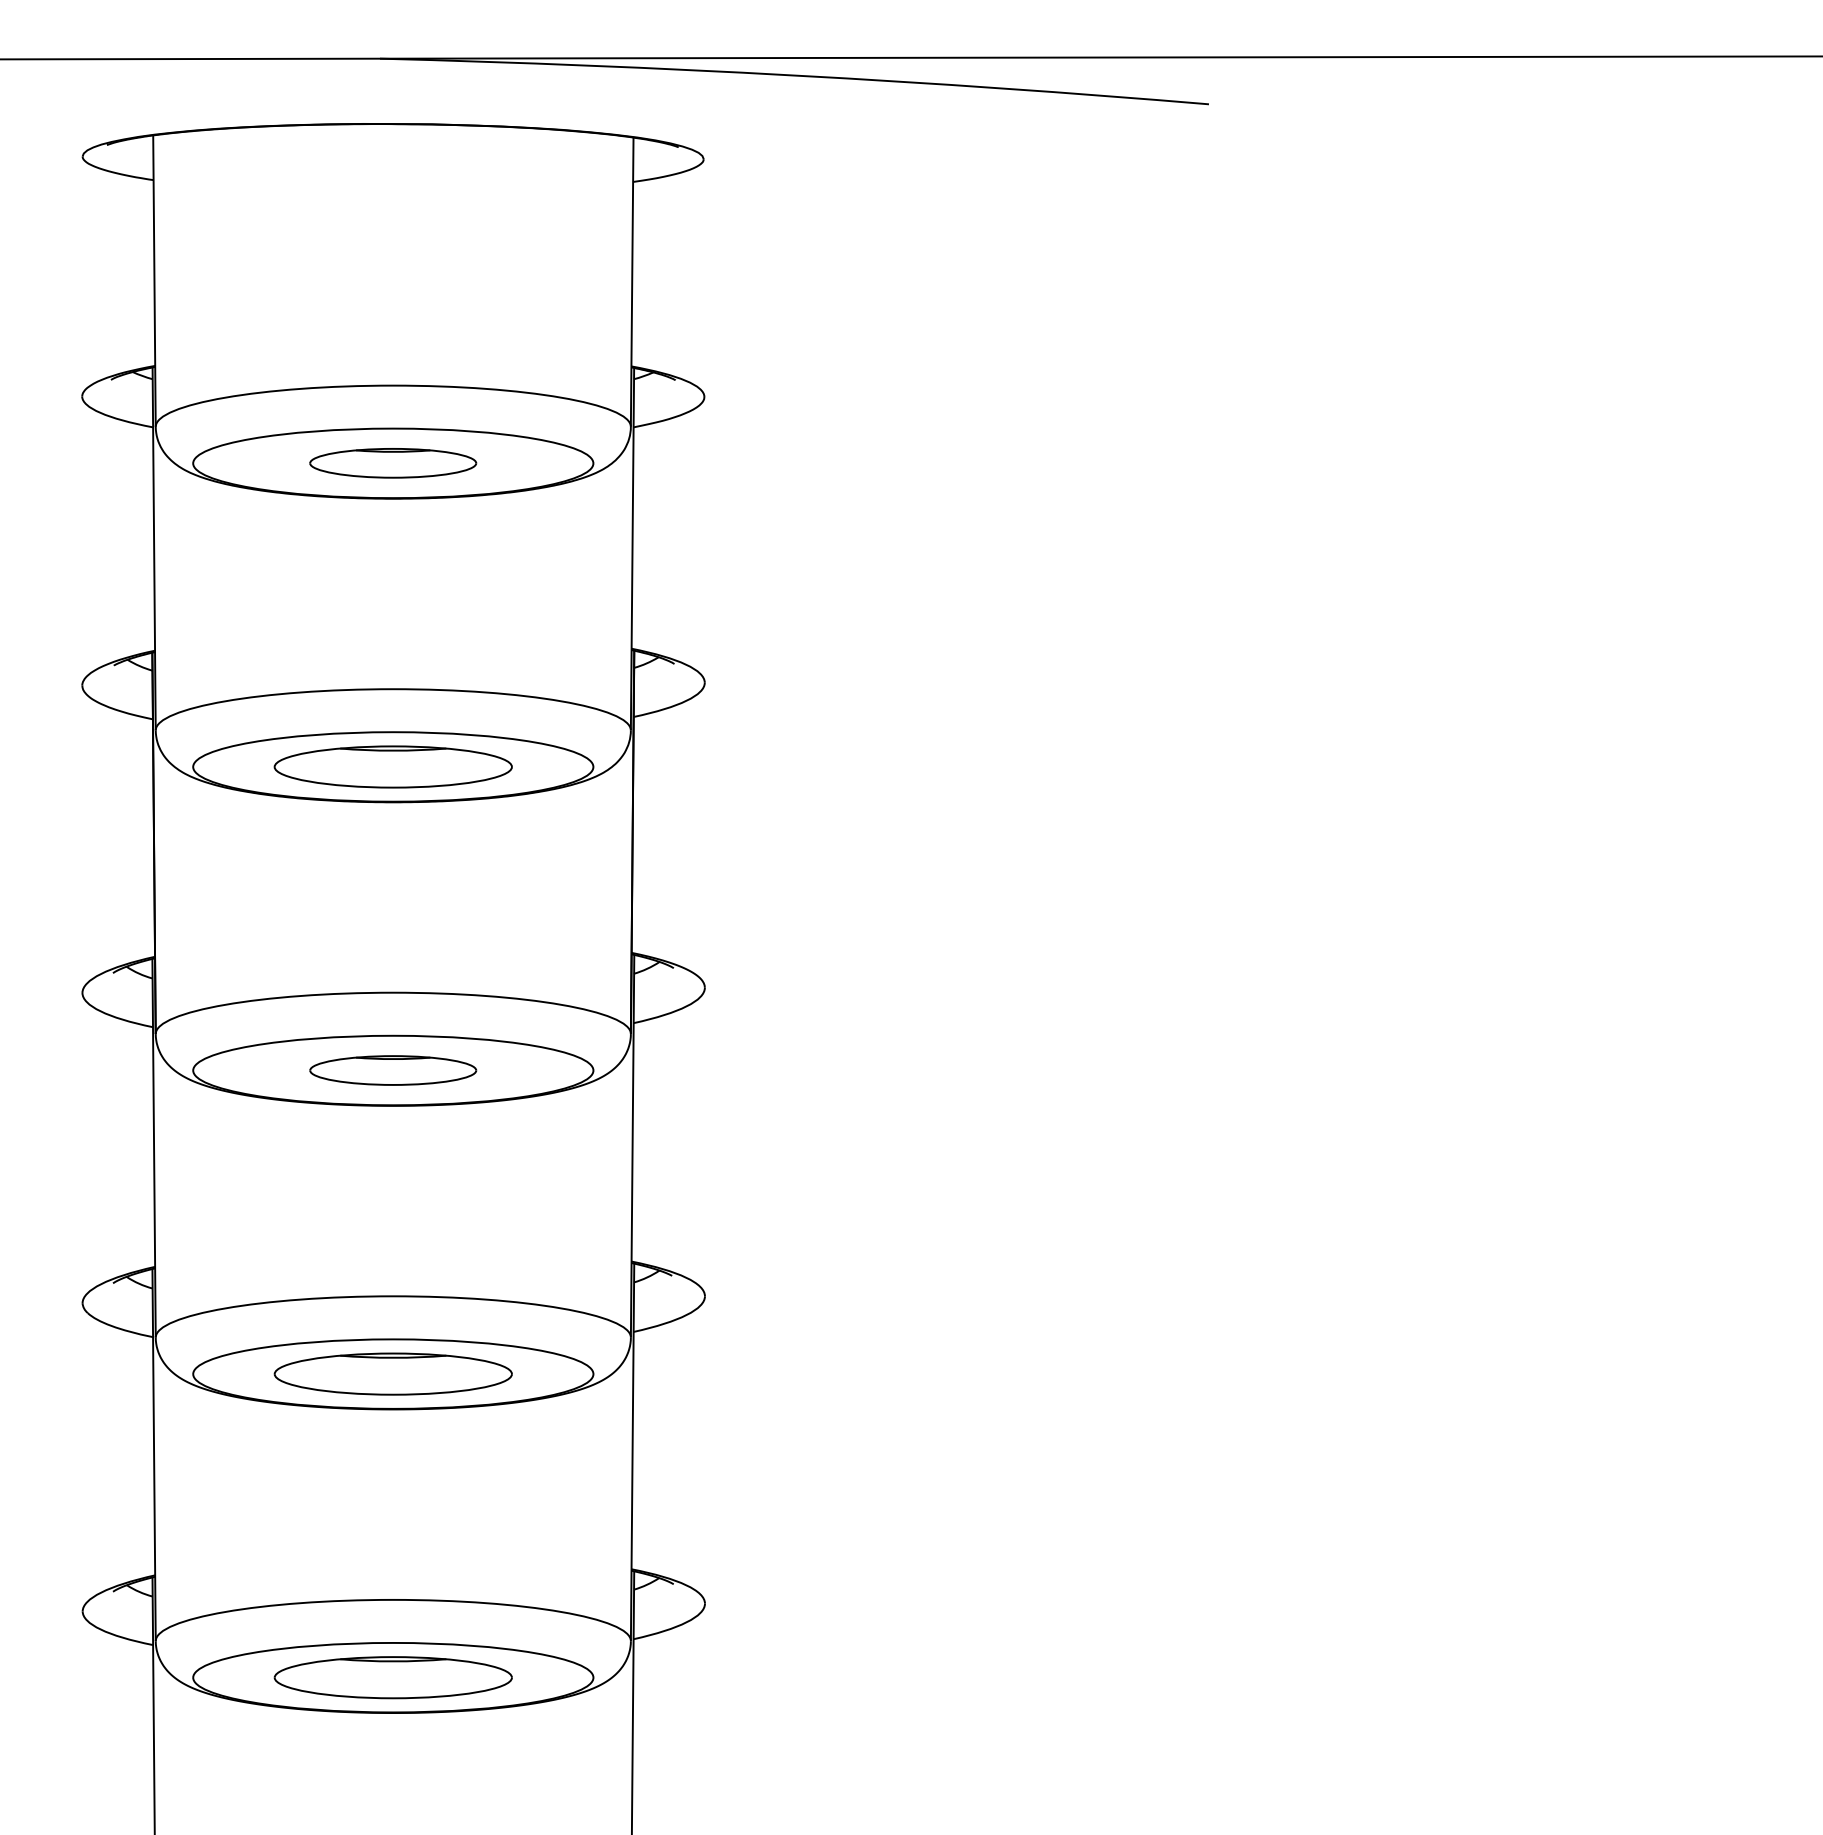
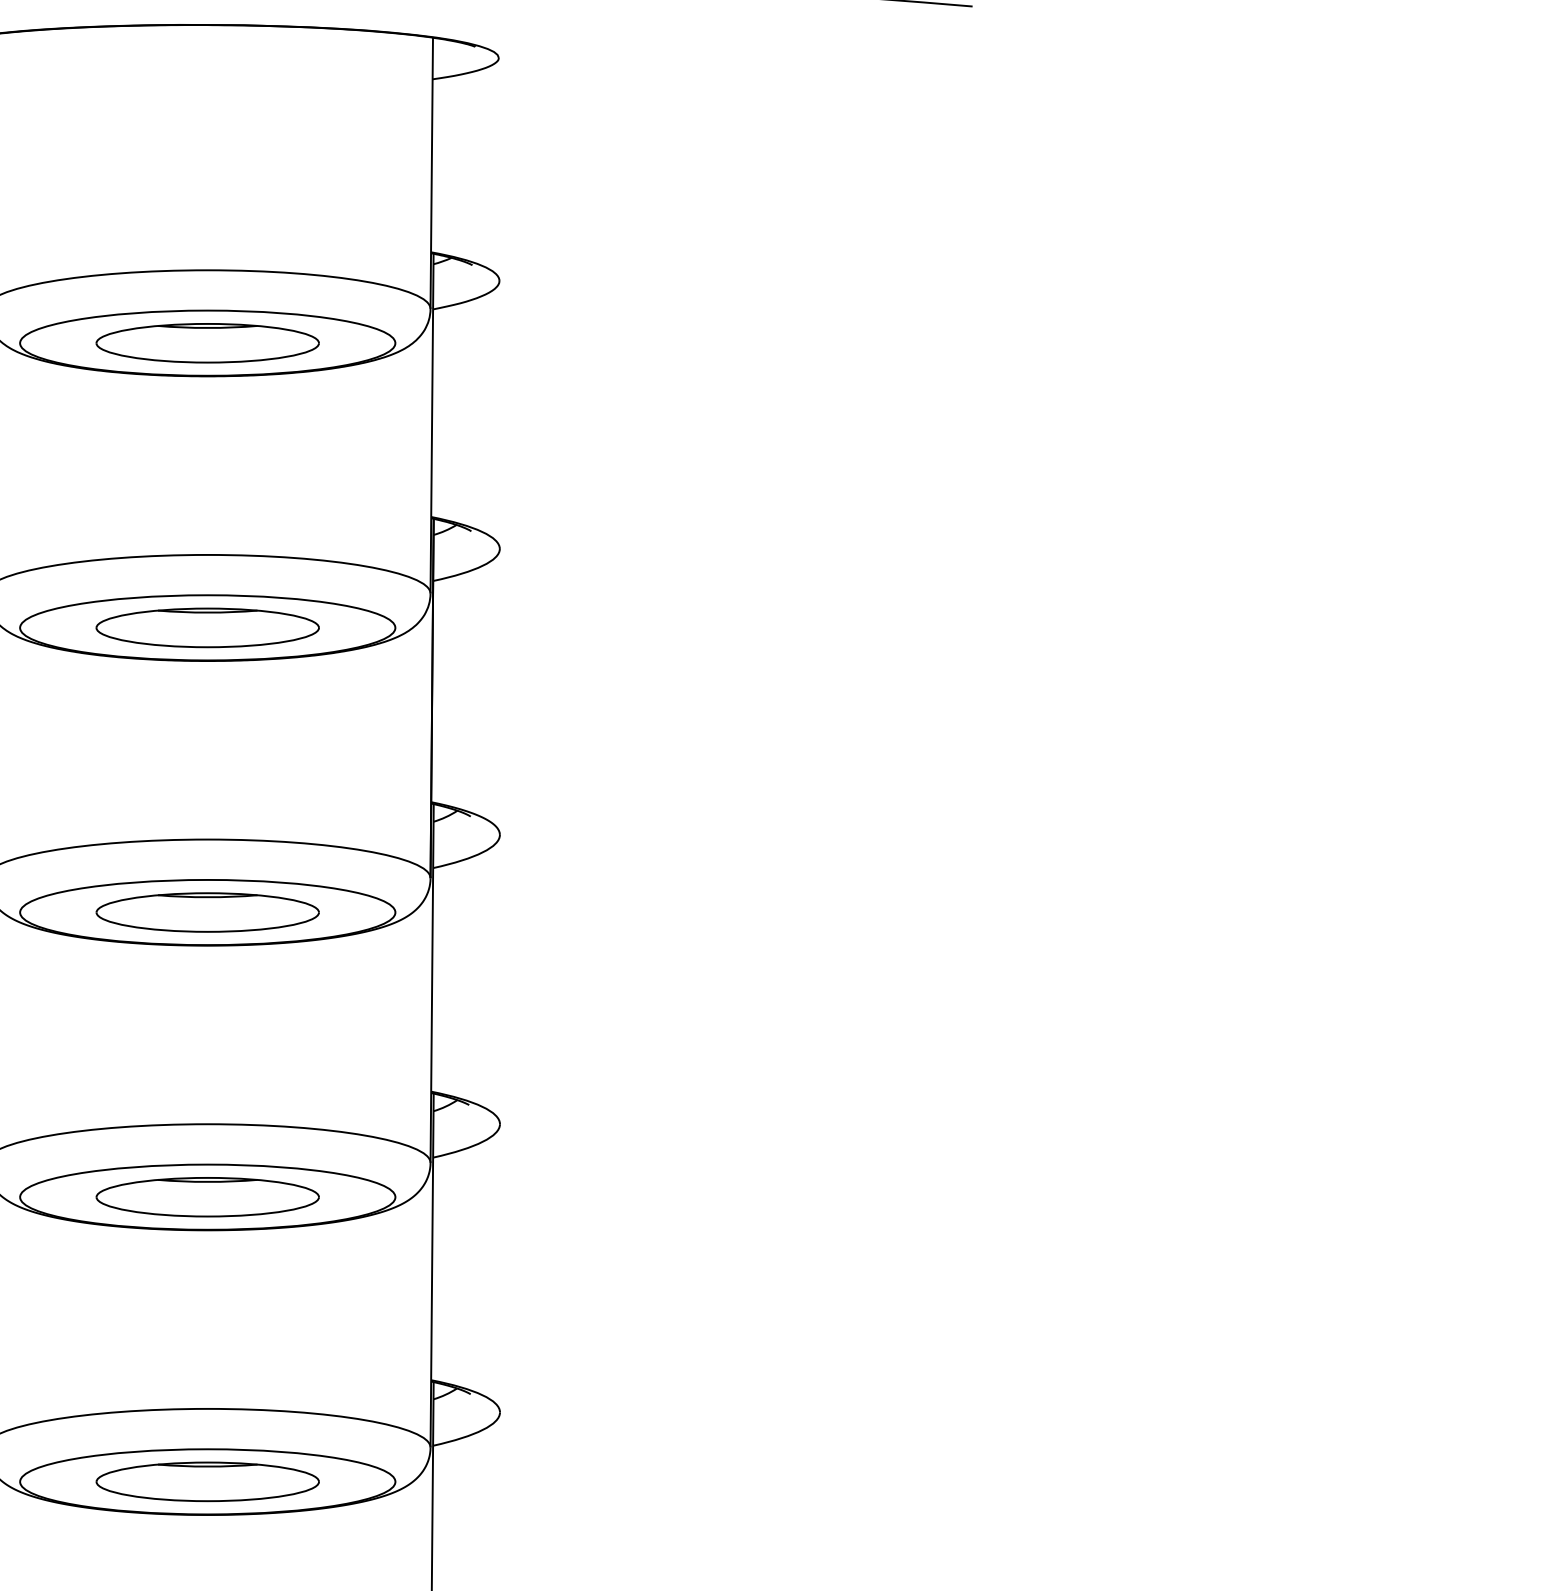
part: (392, 462) -> (207, 342), size x1.43
part: (392, 1070) -> (207, 912), size x1.43

